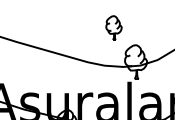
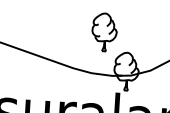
part: (113, 27) -> (104, 31), size x1.43

